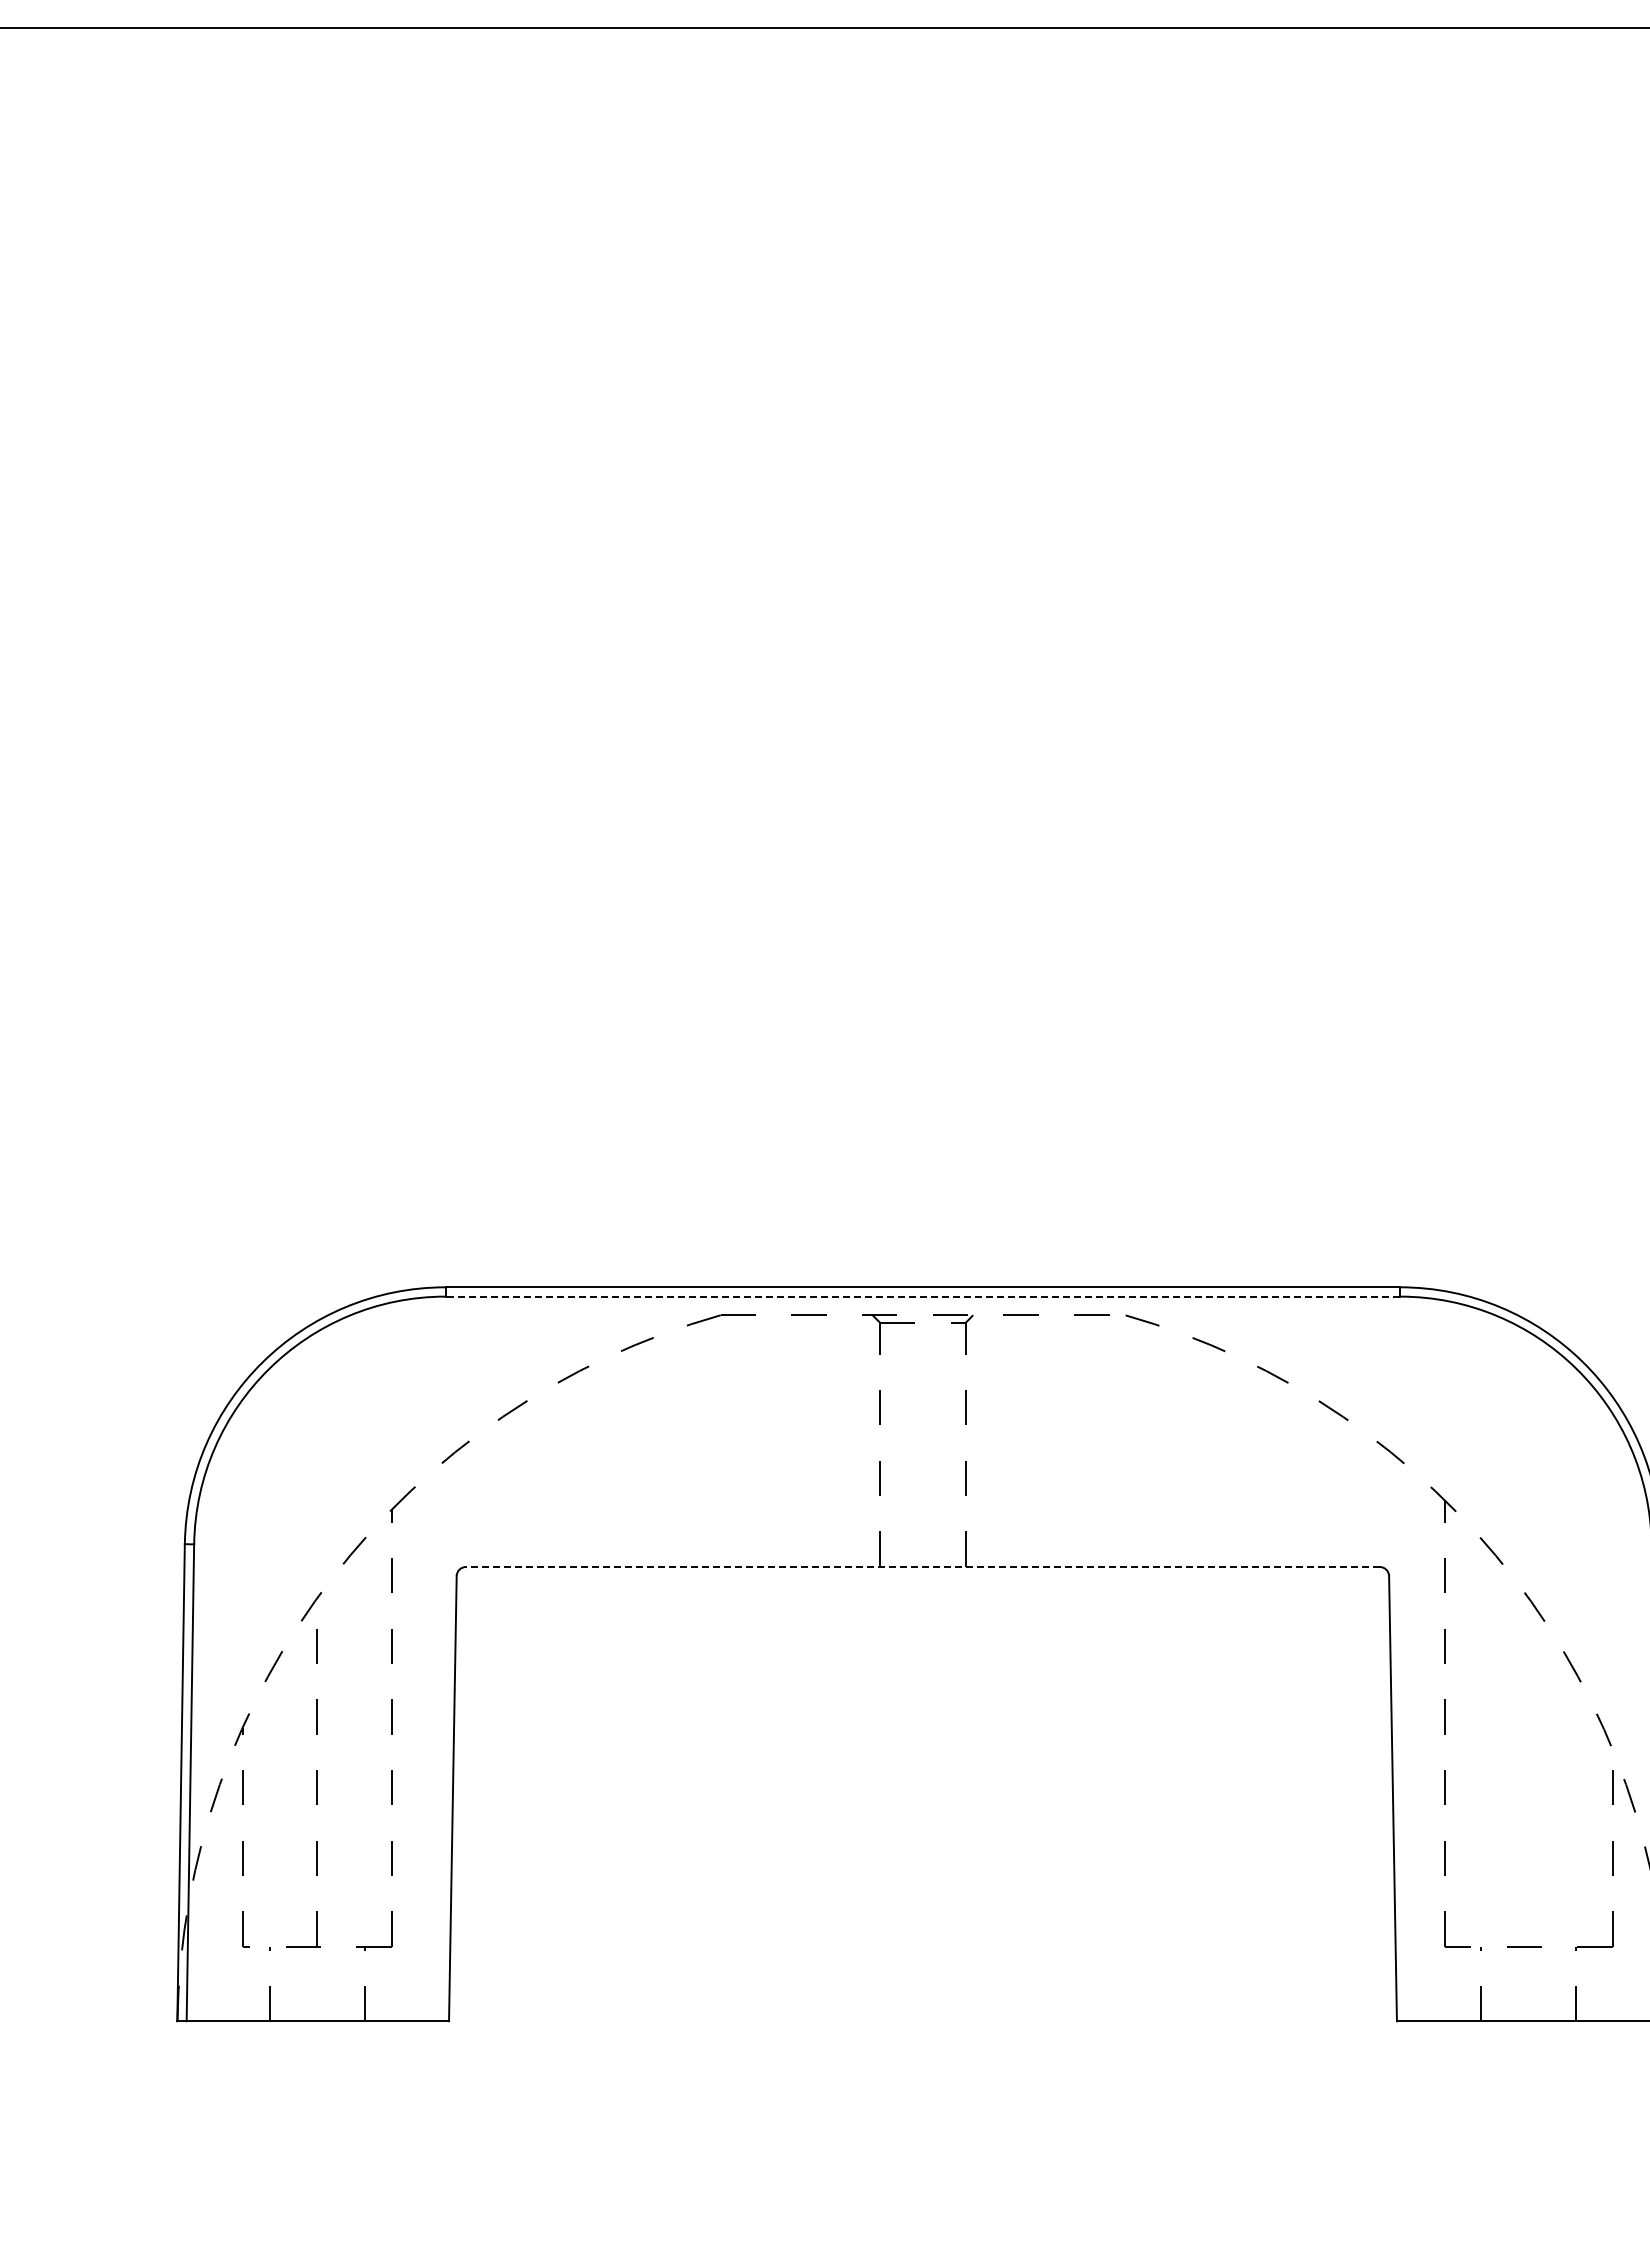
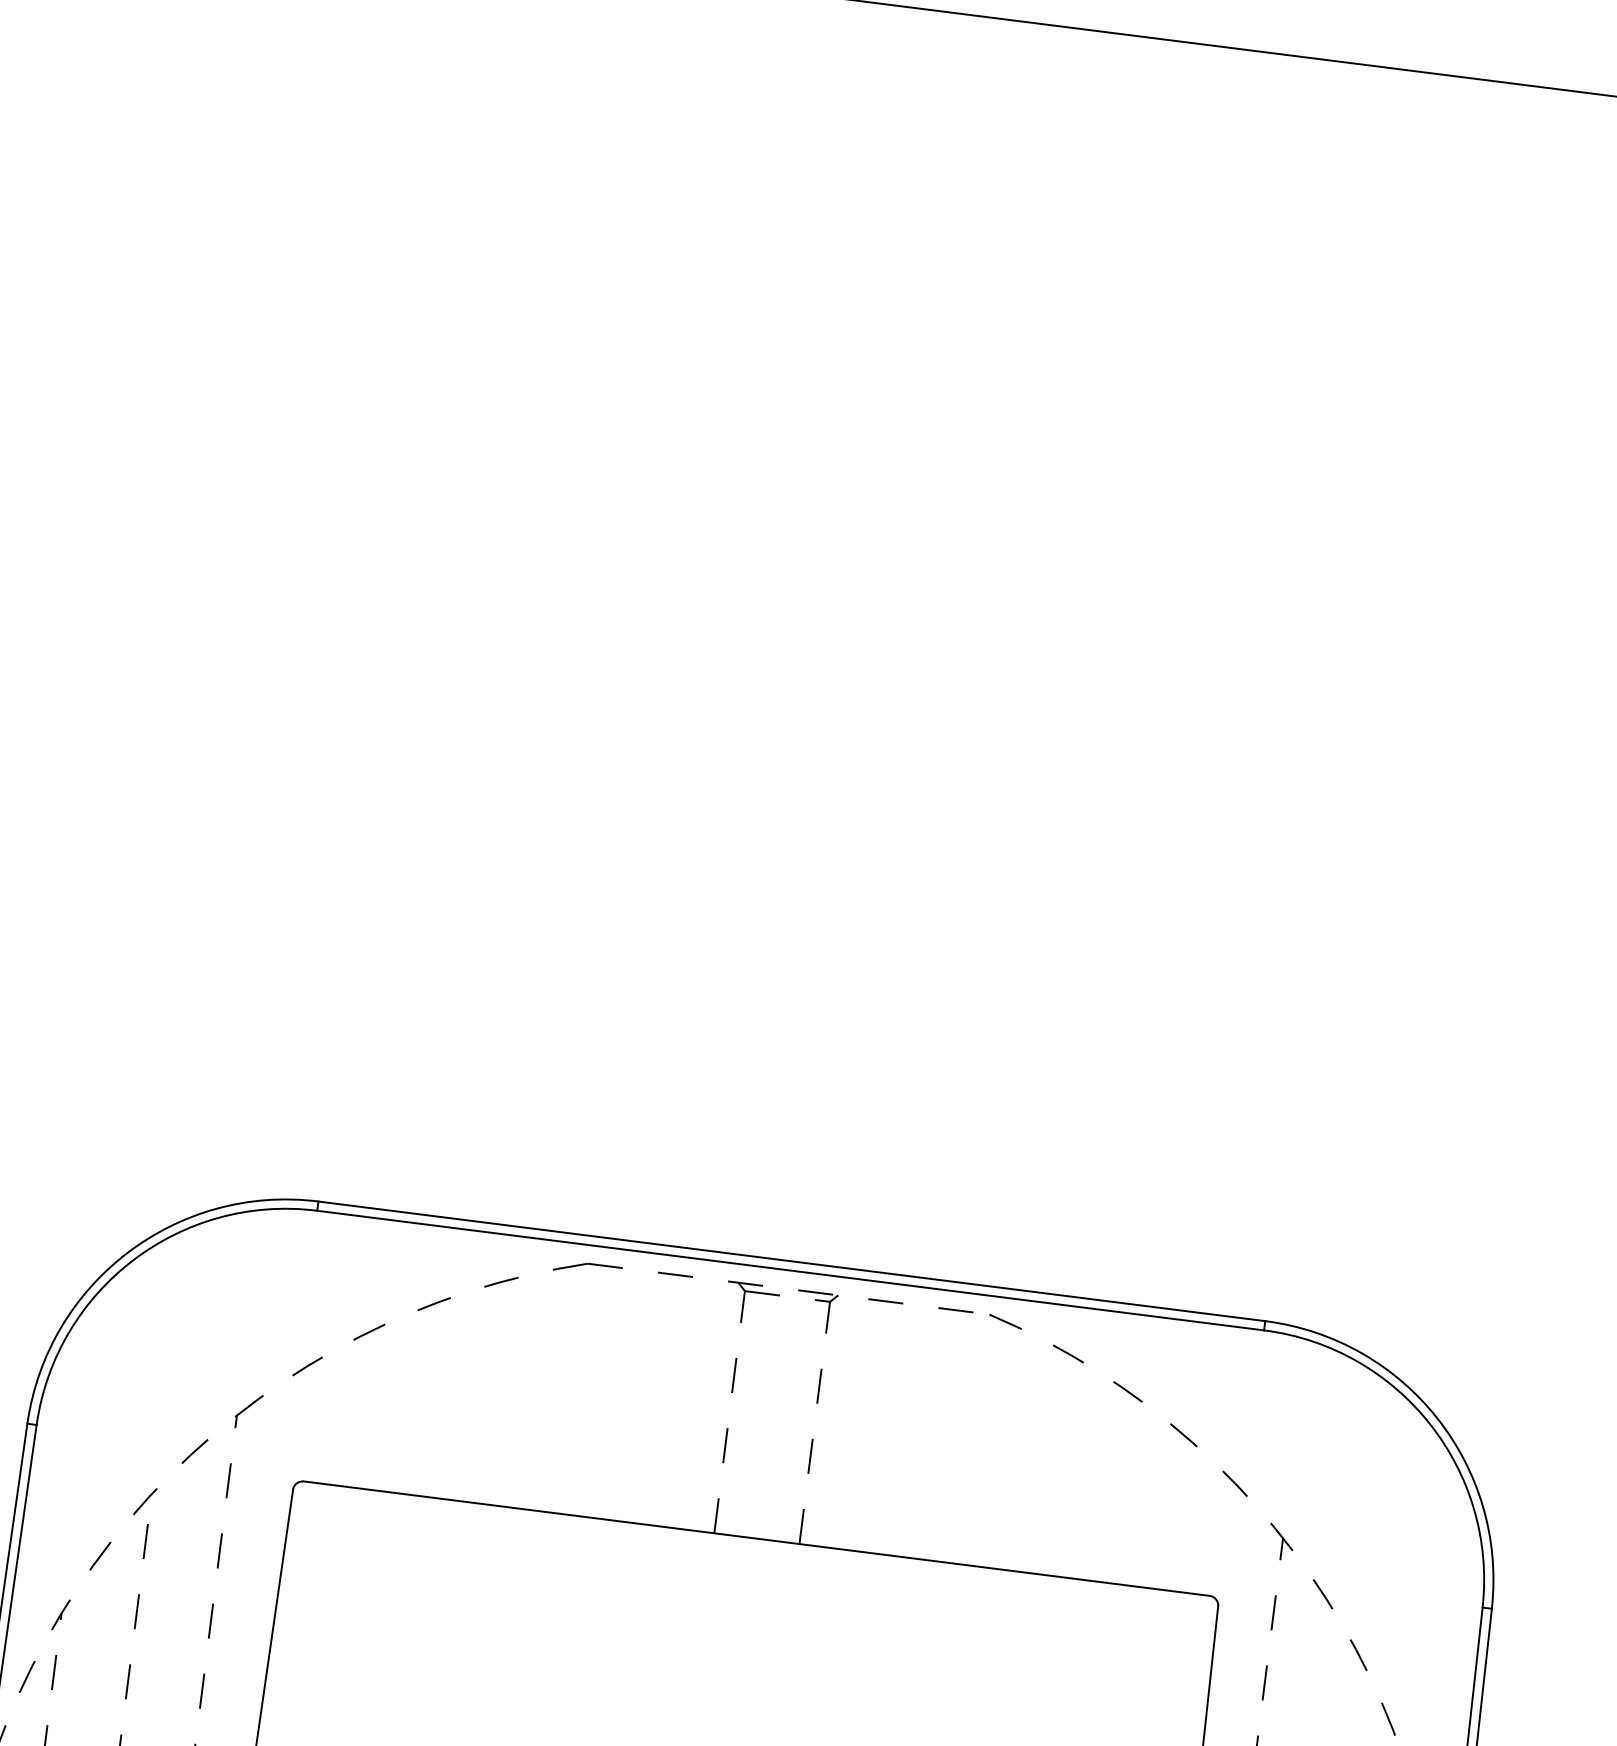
line: (922, 1296) -> (790, 1270), dashed -> solid
line: (922, 1566) -> (756, 1538), dashed -> solid

